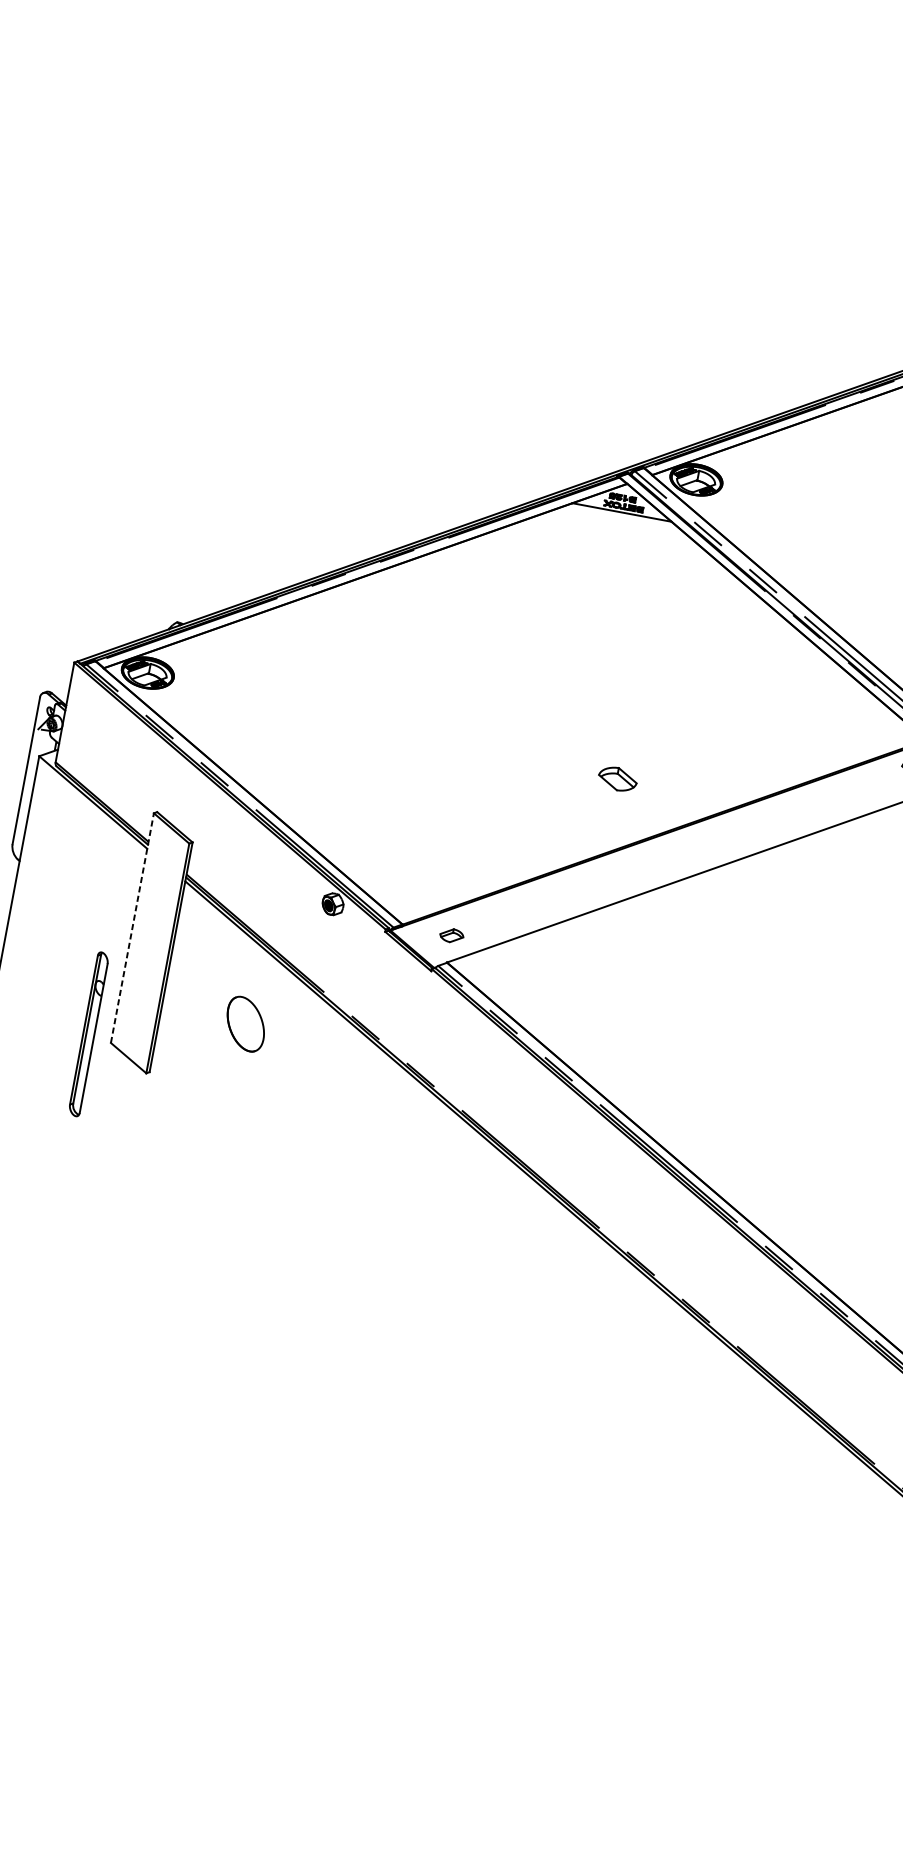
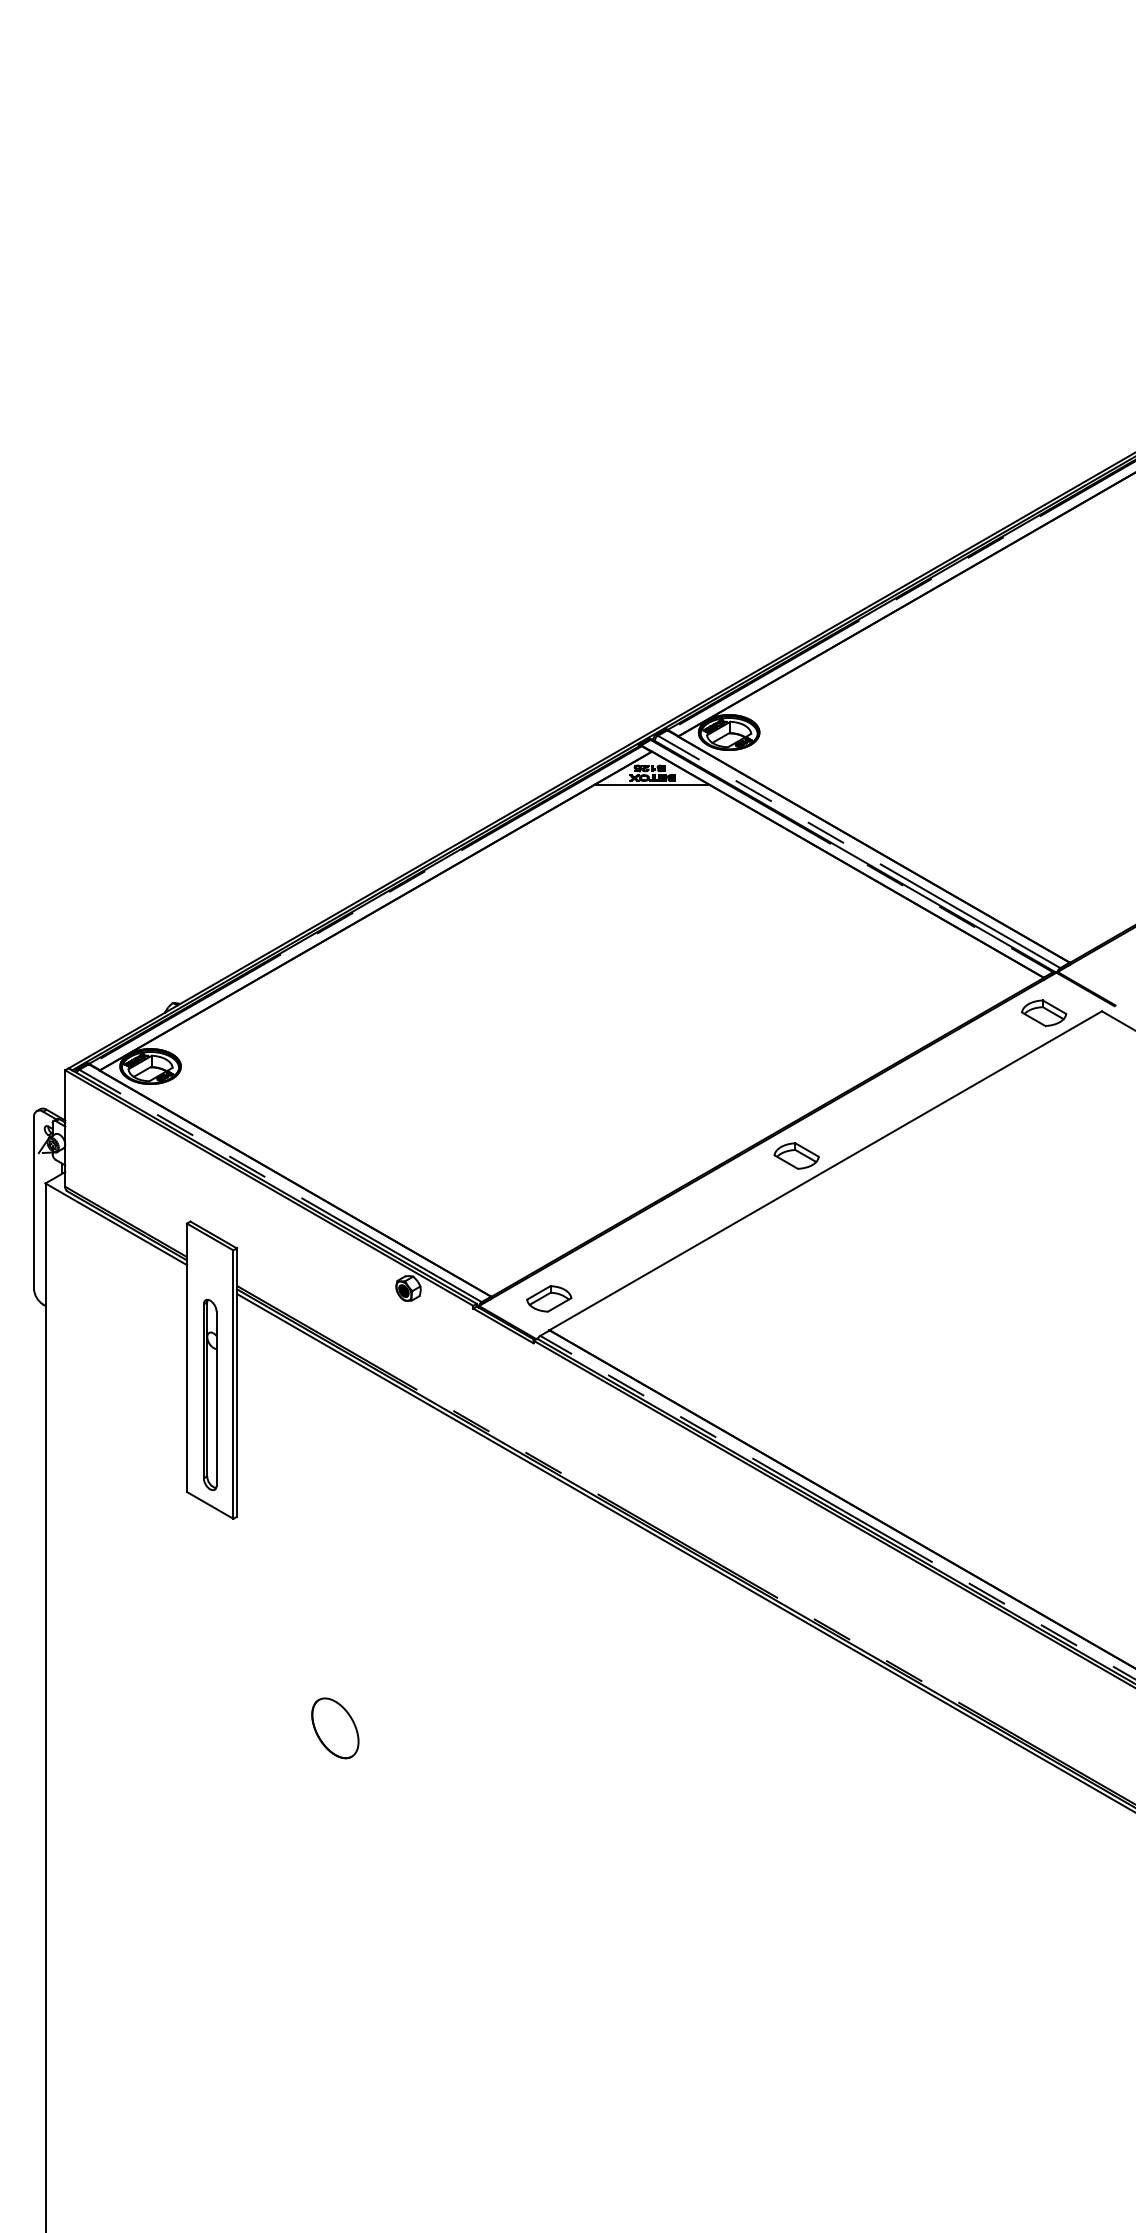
part: (617, 778) -> (796, 1155), moved
line: (132, 927) -> (187, 1357), dashed -> solid
part: (452, 935) -> (549, 1298), size x1.67
part: (245, 1024) -> (335, 1728), moved
part: (89, 1033) -> (210, 1394), moved

